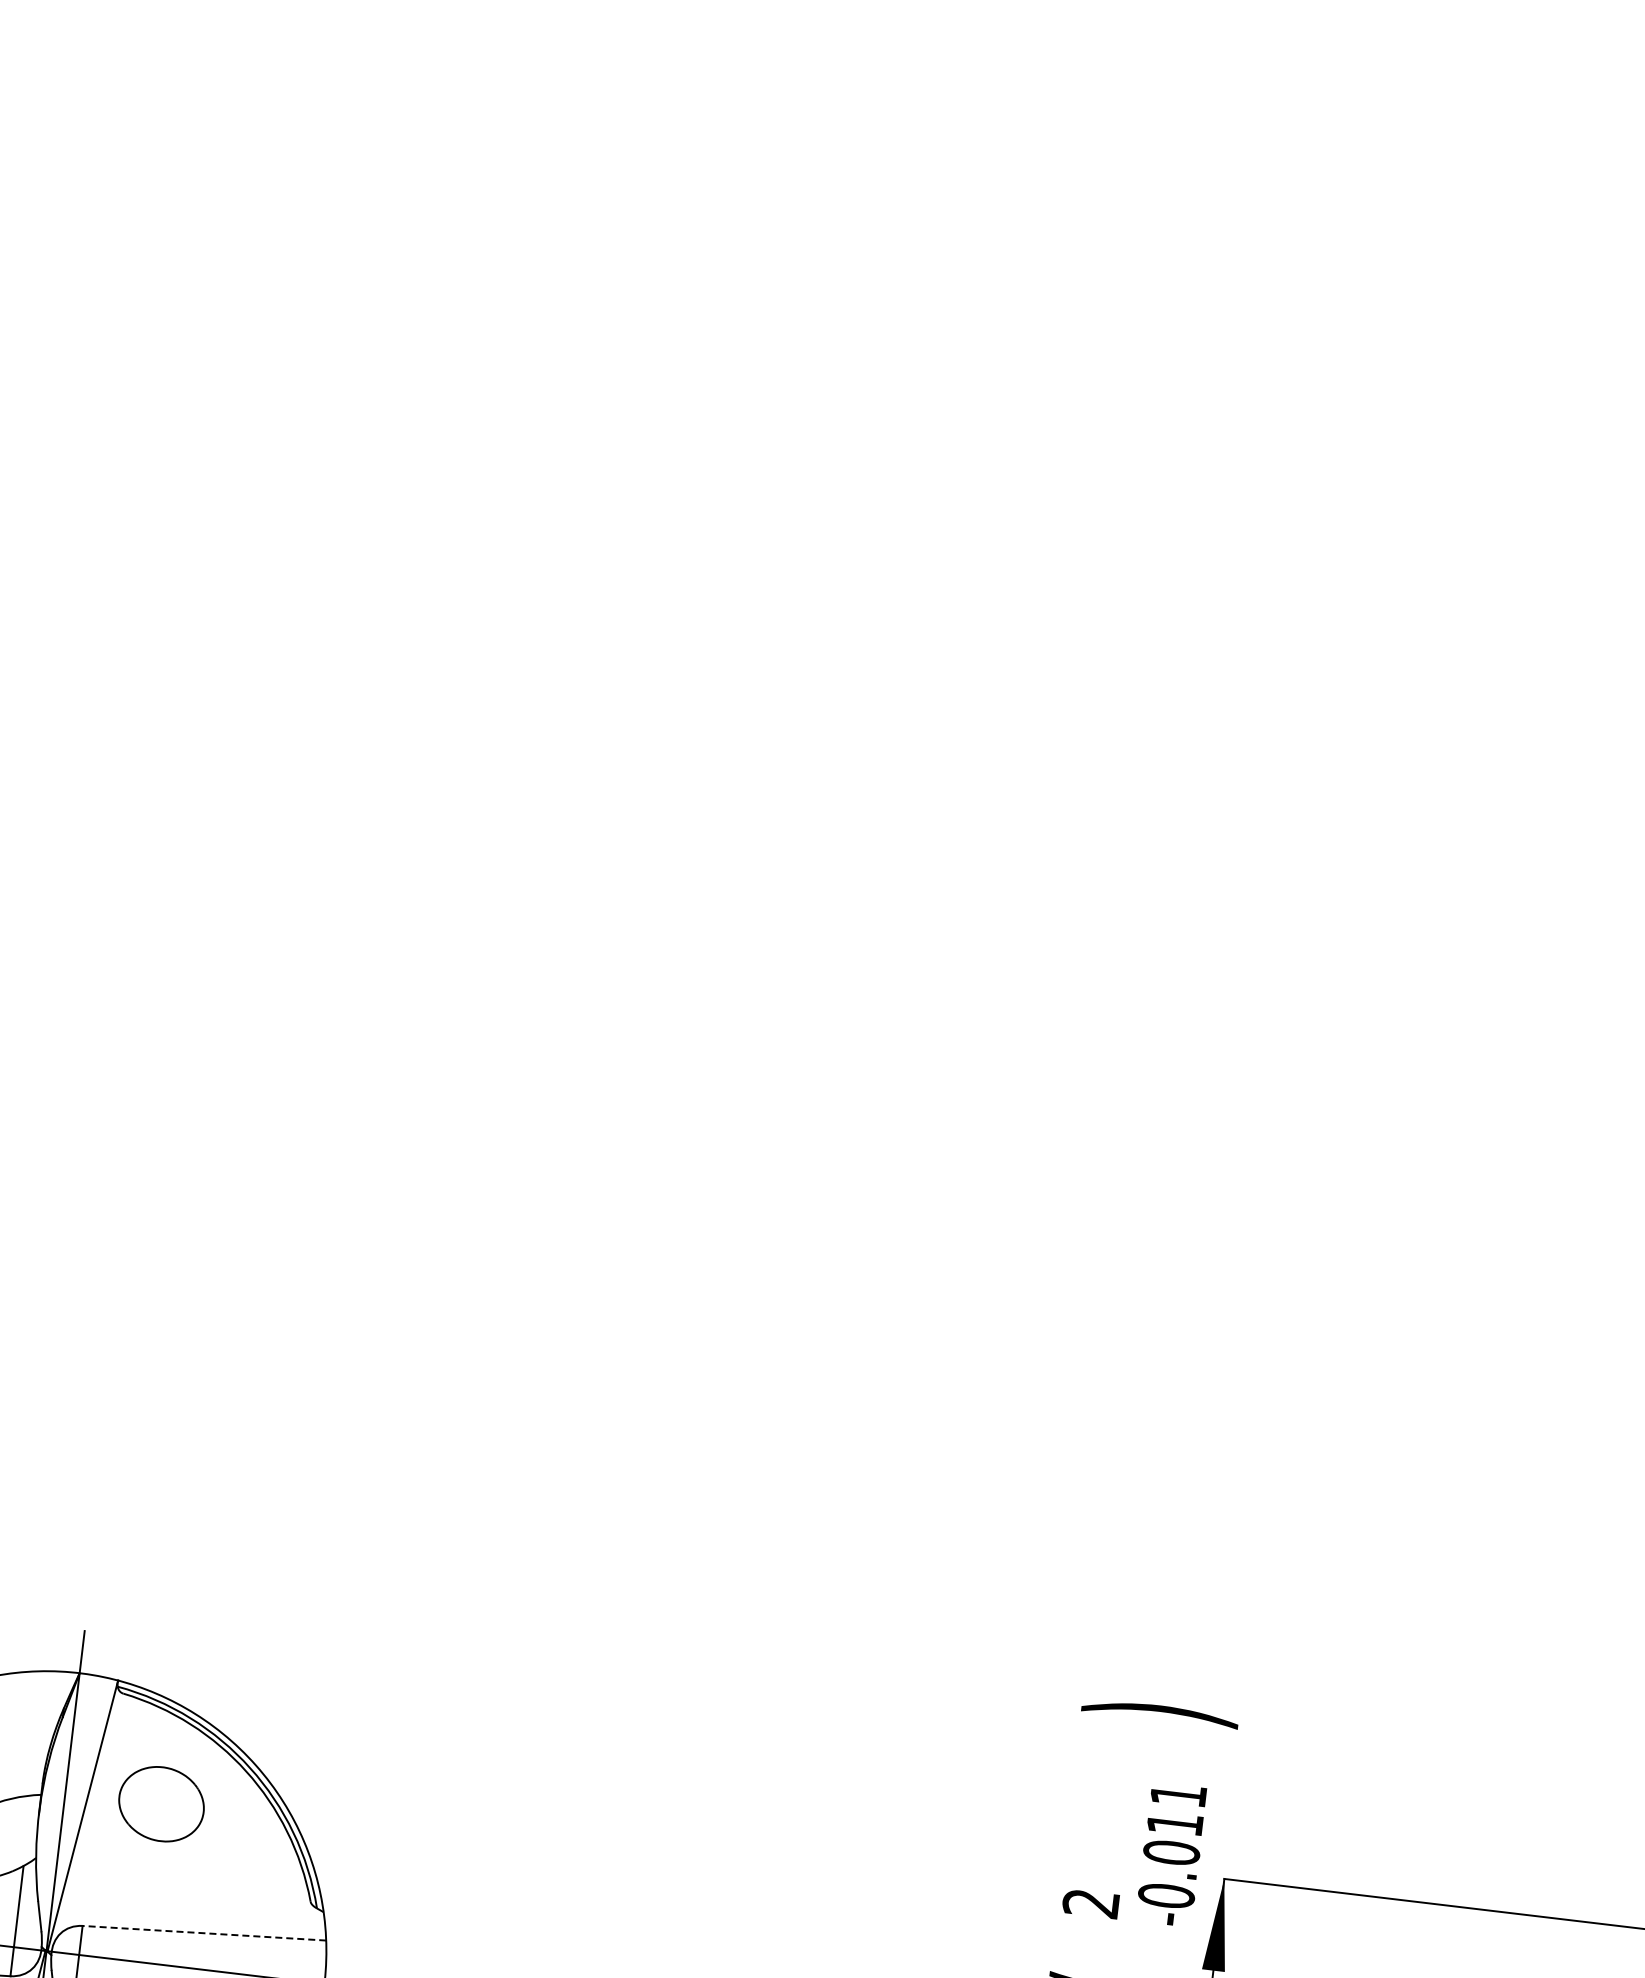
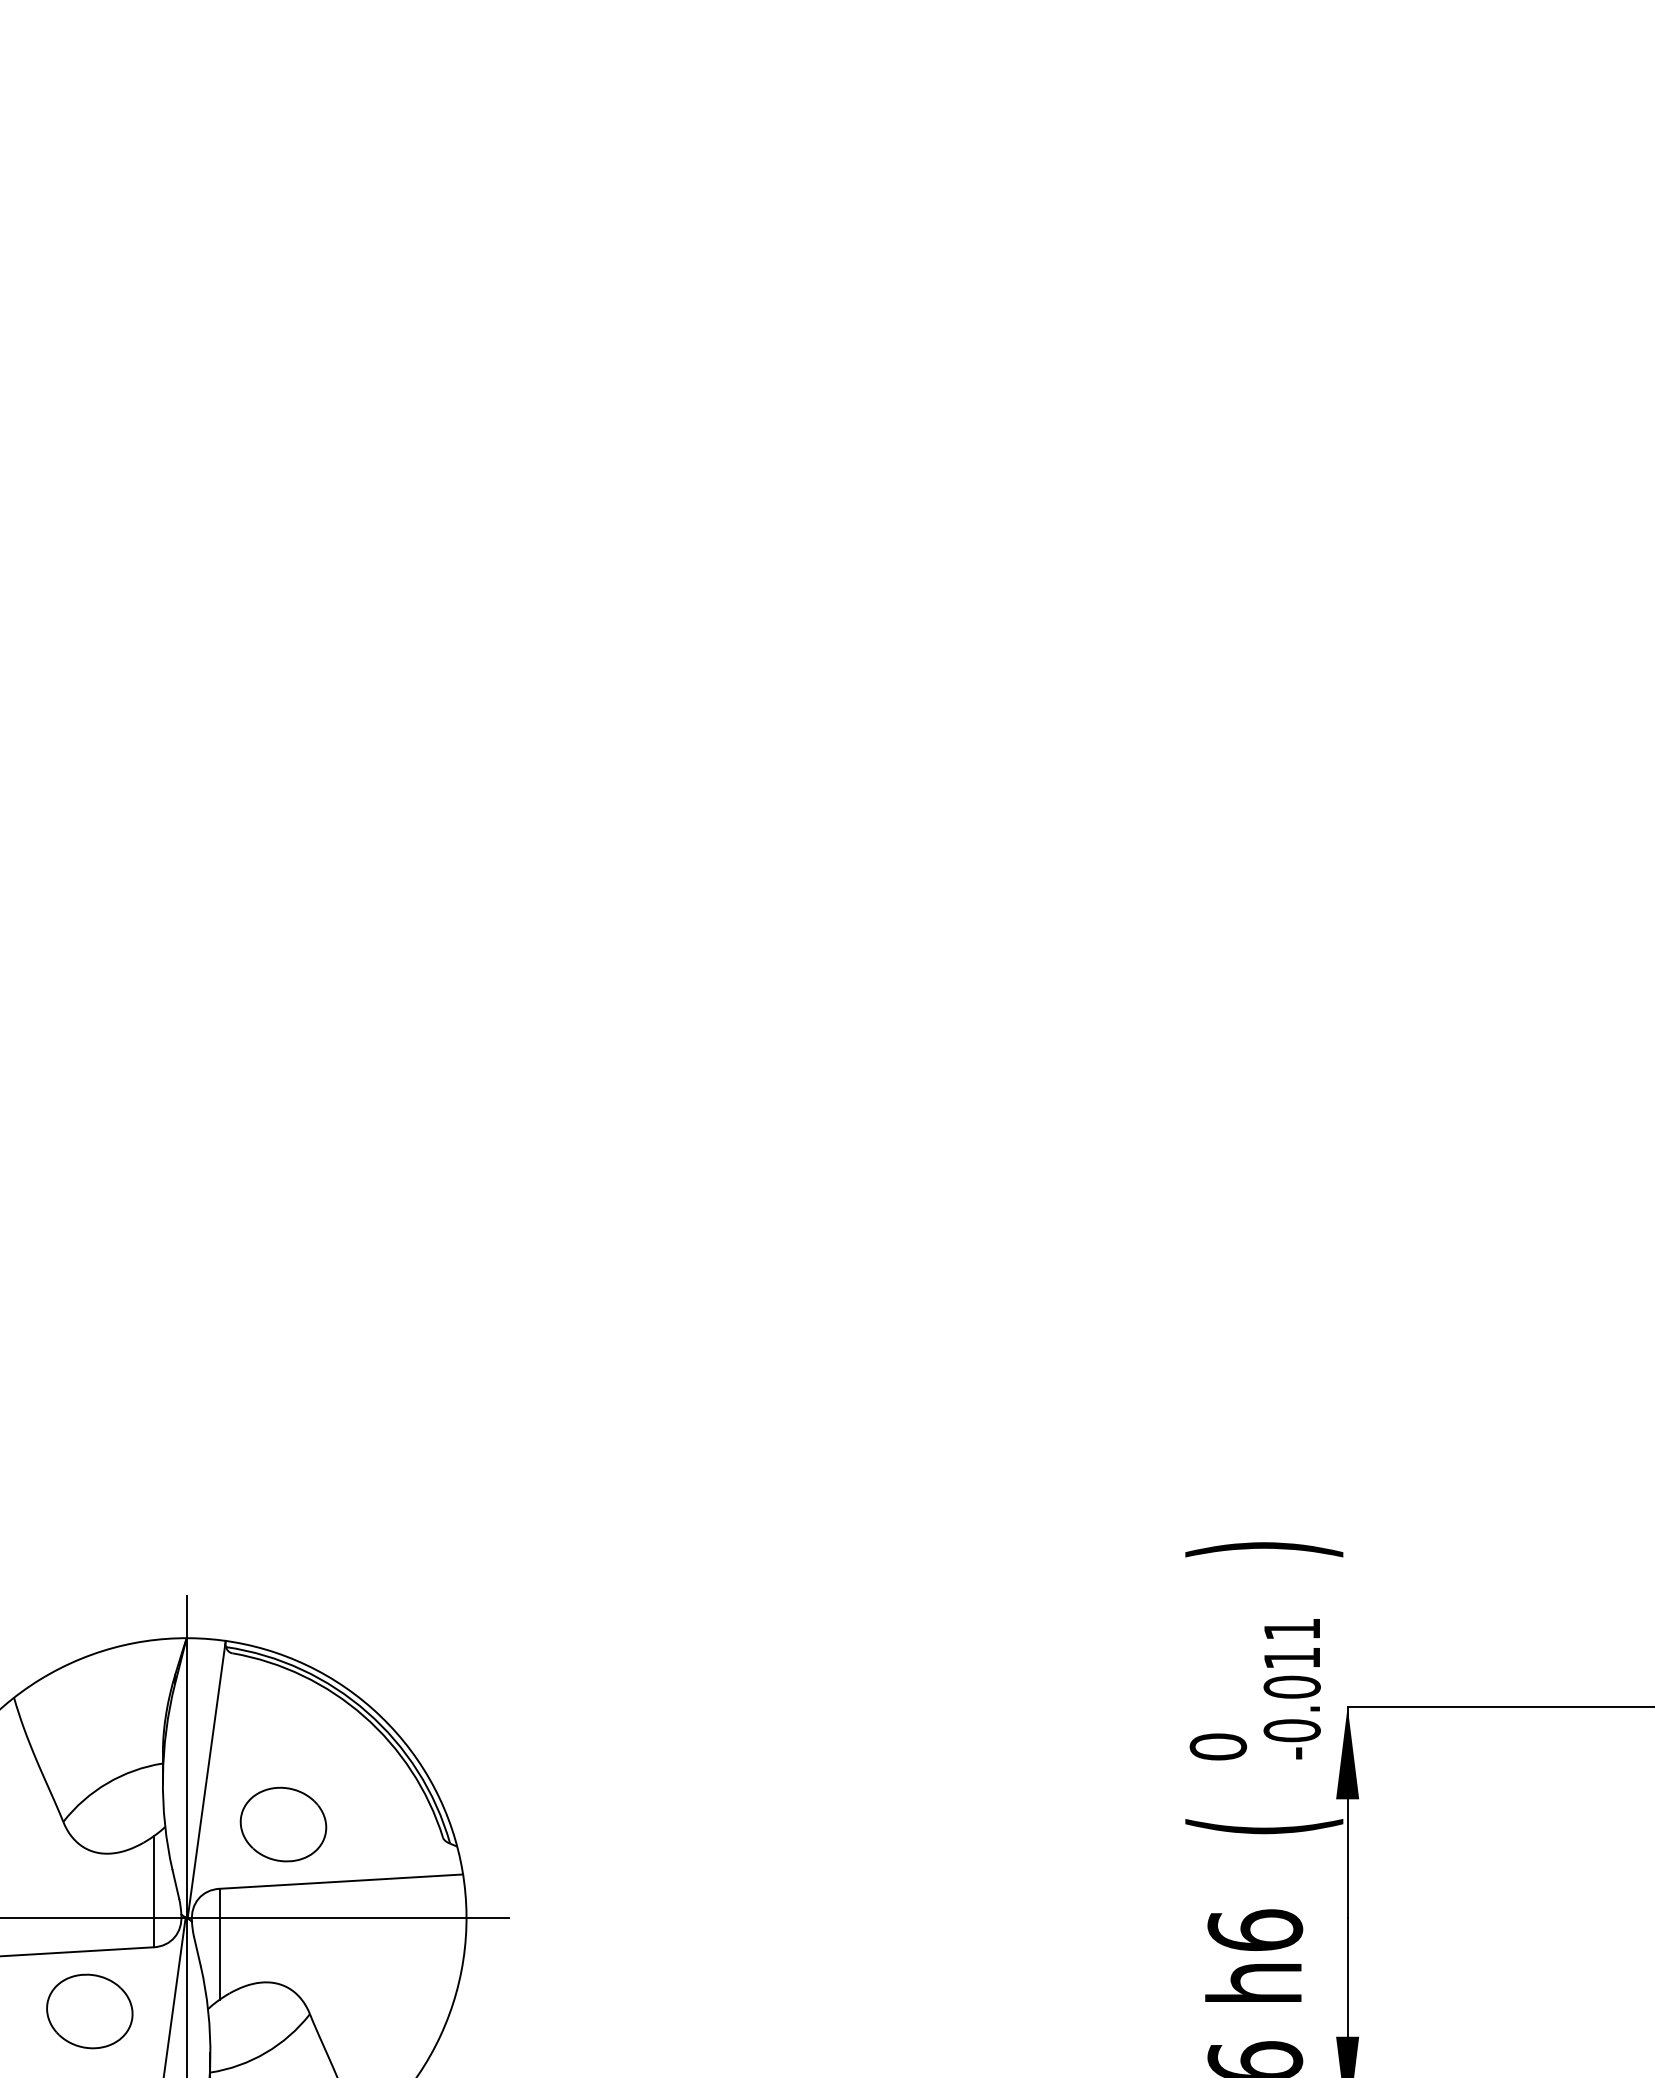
part: (161, 1804) -> (283, 1824), moved
text: (1091, 1902) -> (1218, 1746), 2 -> 0
line: (203, 1933) -> (340, 1881), dashed -> solid

